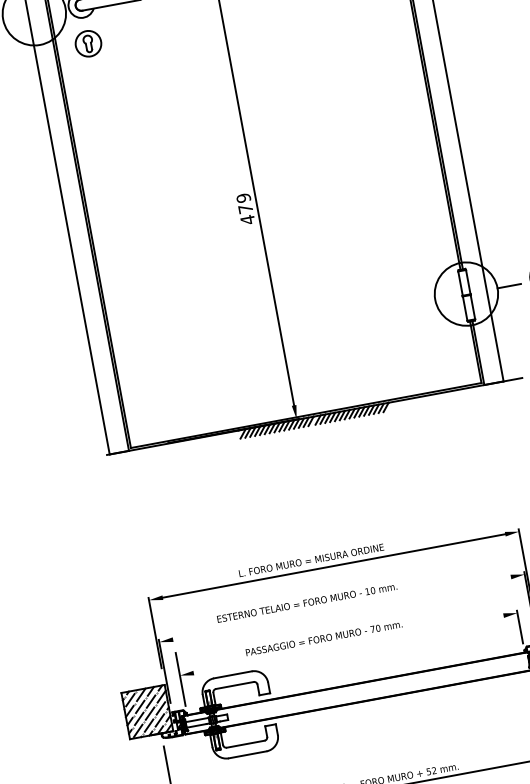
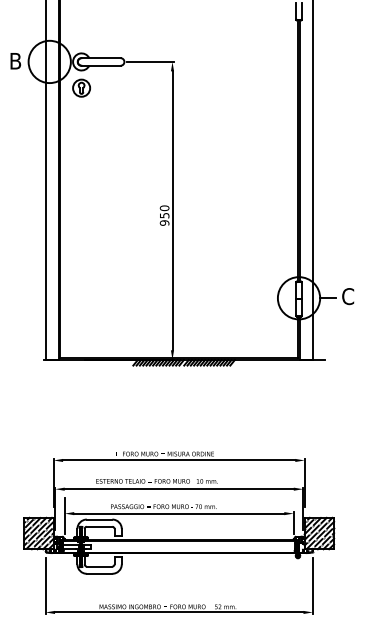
text: (245, 208) -> (164, 215), 479 -> 950
line: (340, 608) -> (178, 489), added
line: (349, 644) -> (179, 513), added

